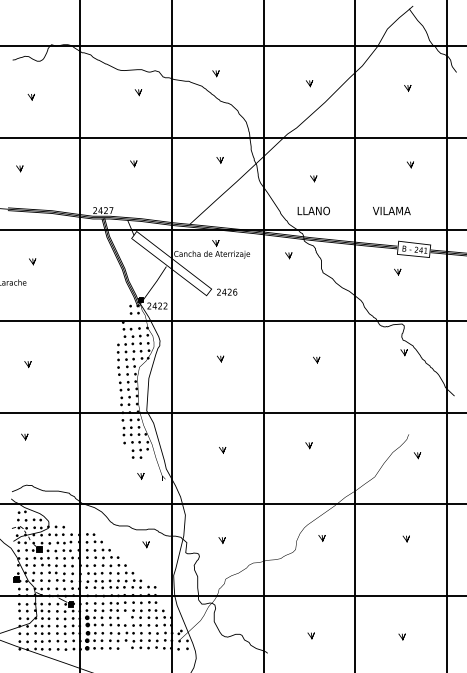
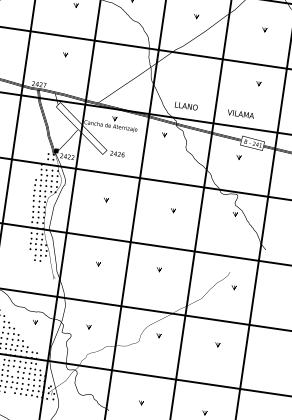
line: (219, 160) -> (125, 61), removed
line: (313, 178) -> (189, 83), removed
line: (140, 476) -> (38, 274), removed

